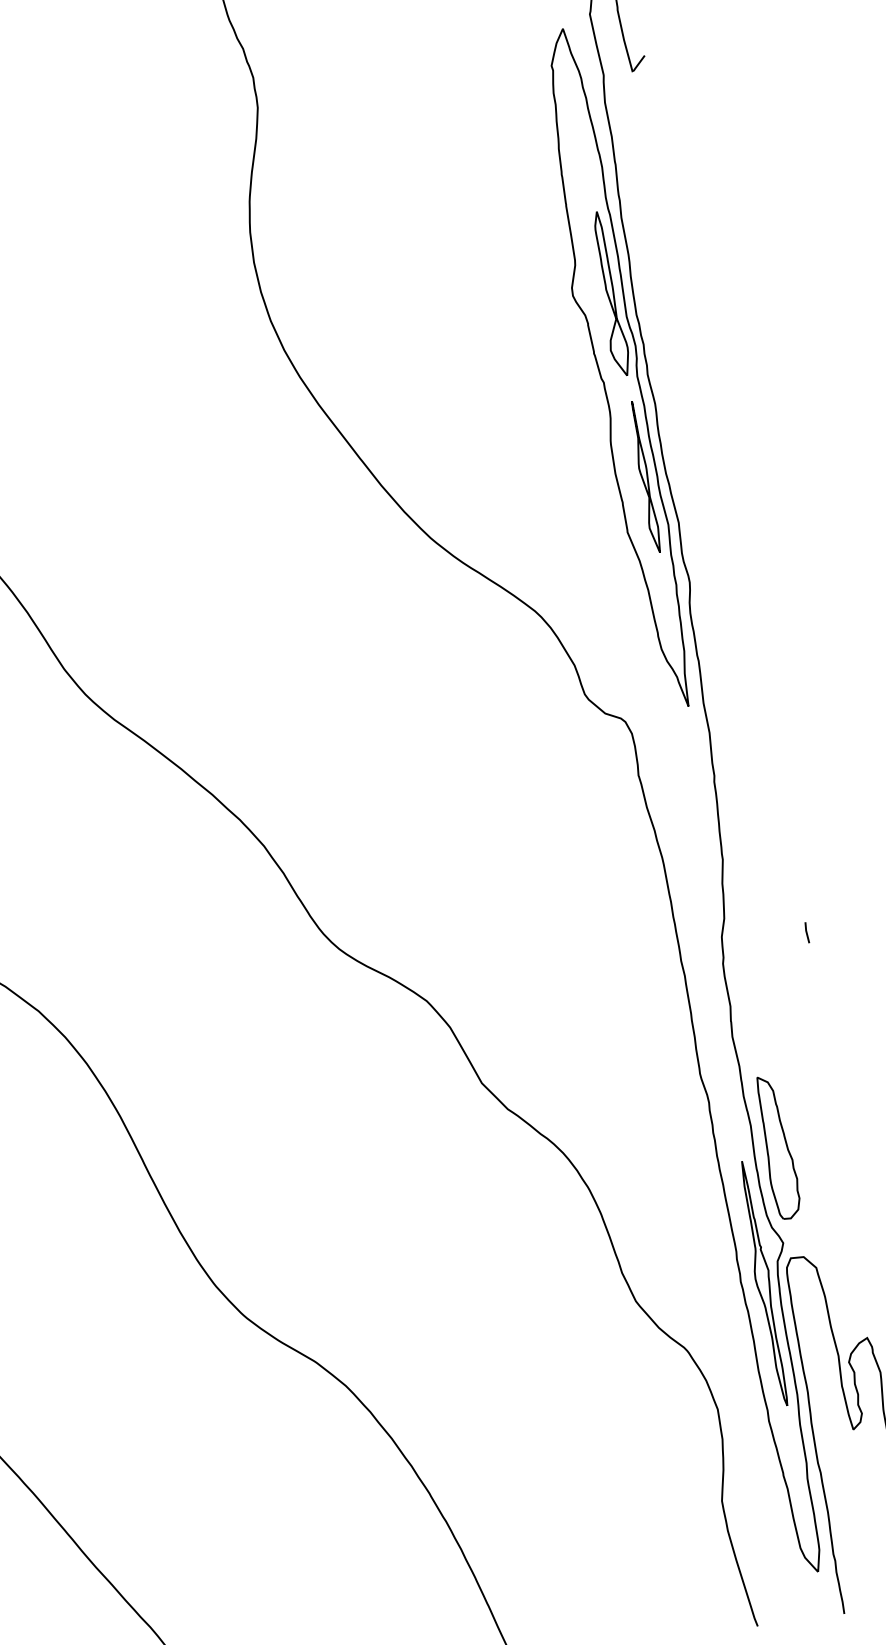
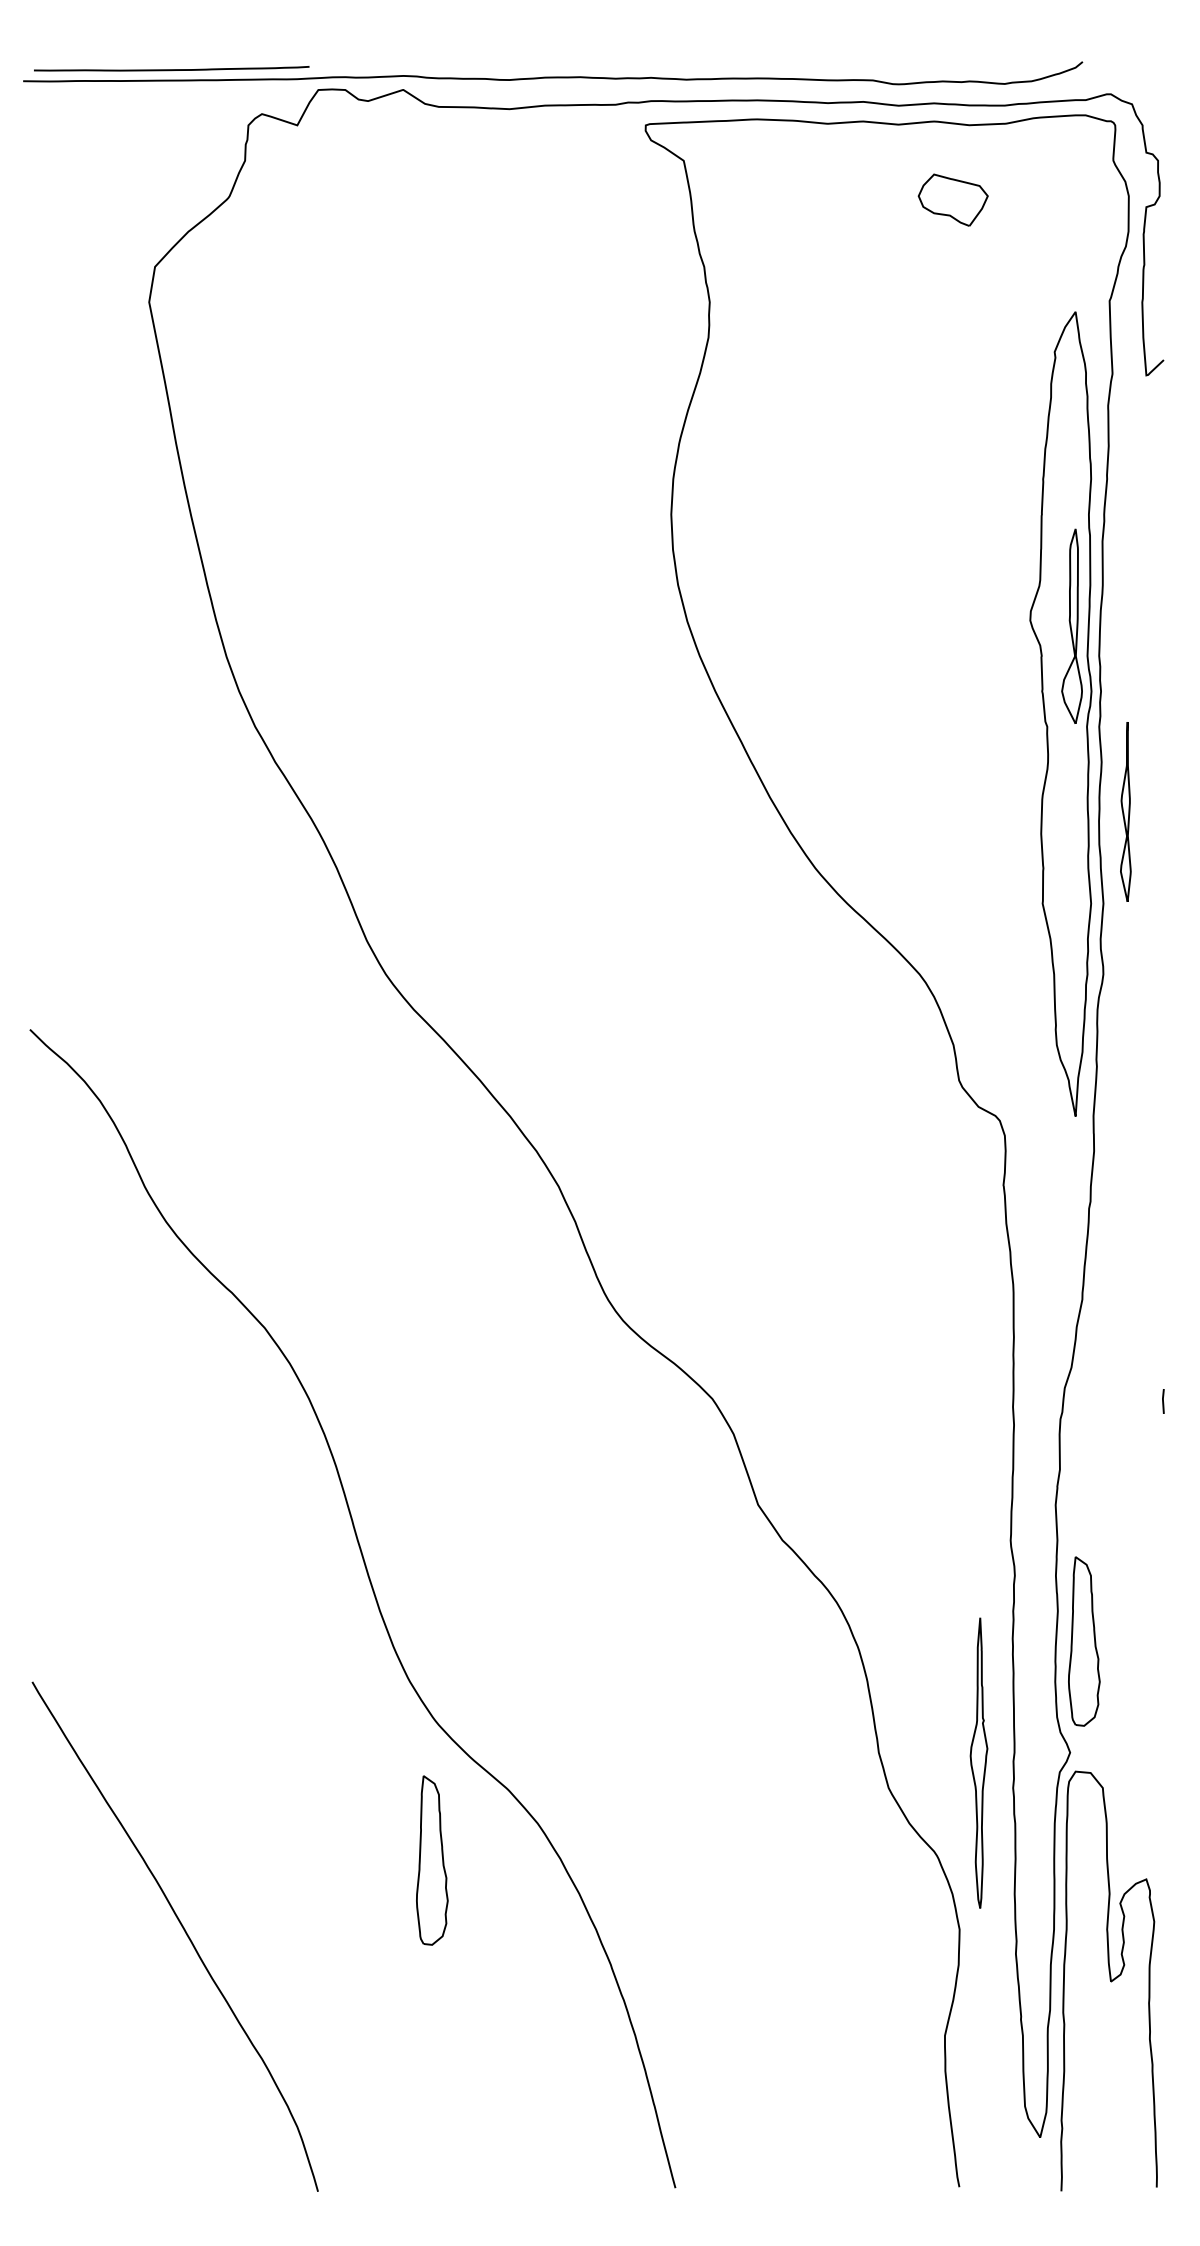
part: (644, 476) -> (1125, 811), moved
part: (763, 1283) -> (978, 1762), moved
part: (263, 1433) -> (432, 1860), added

